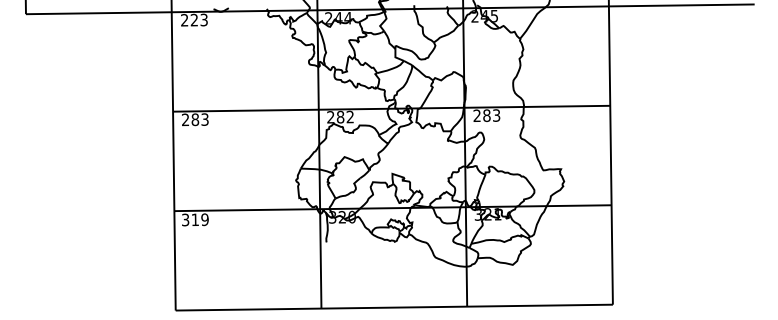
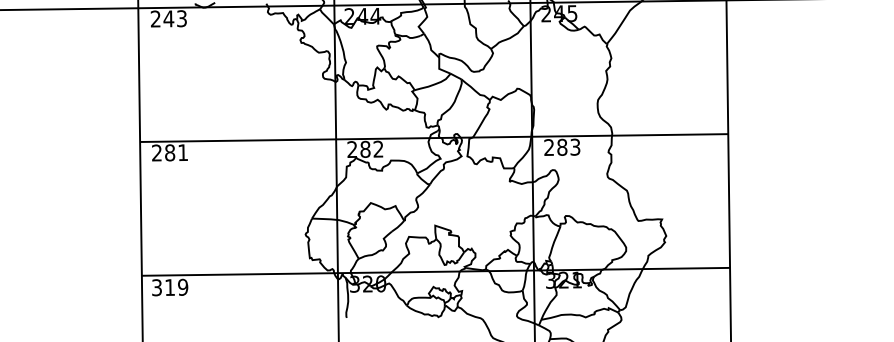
text: (194, 19) -> (168, 17), 223 -> 243
text: (204, 119) -> (182, 152), 283 -> 281

